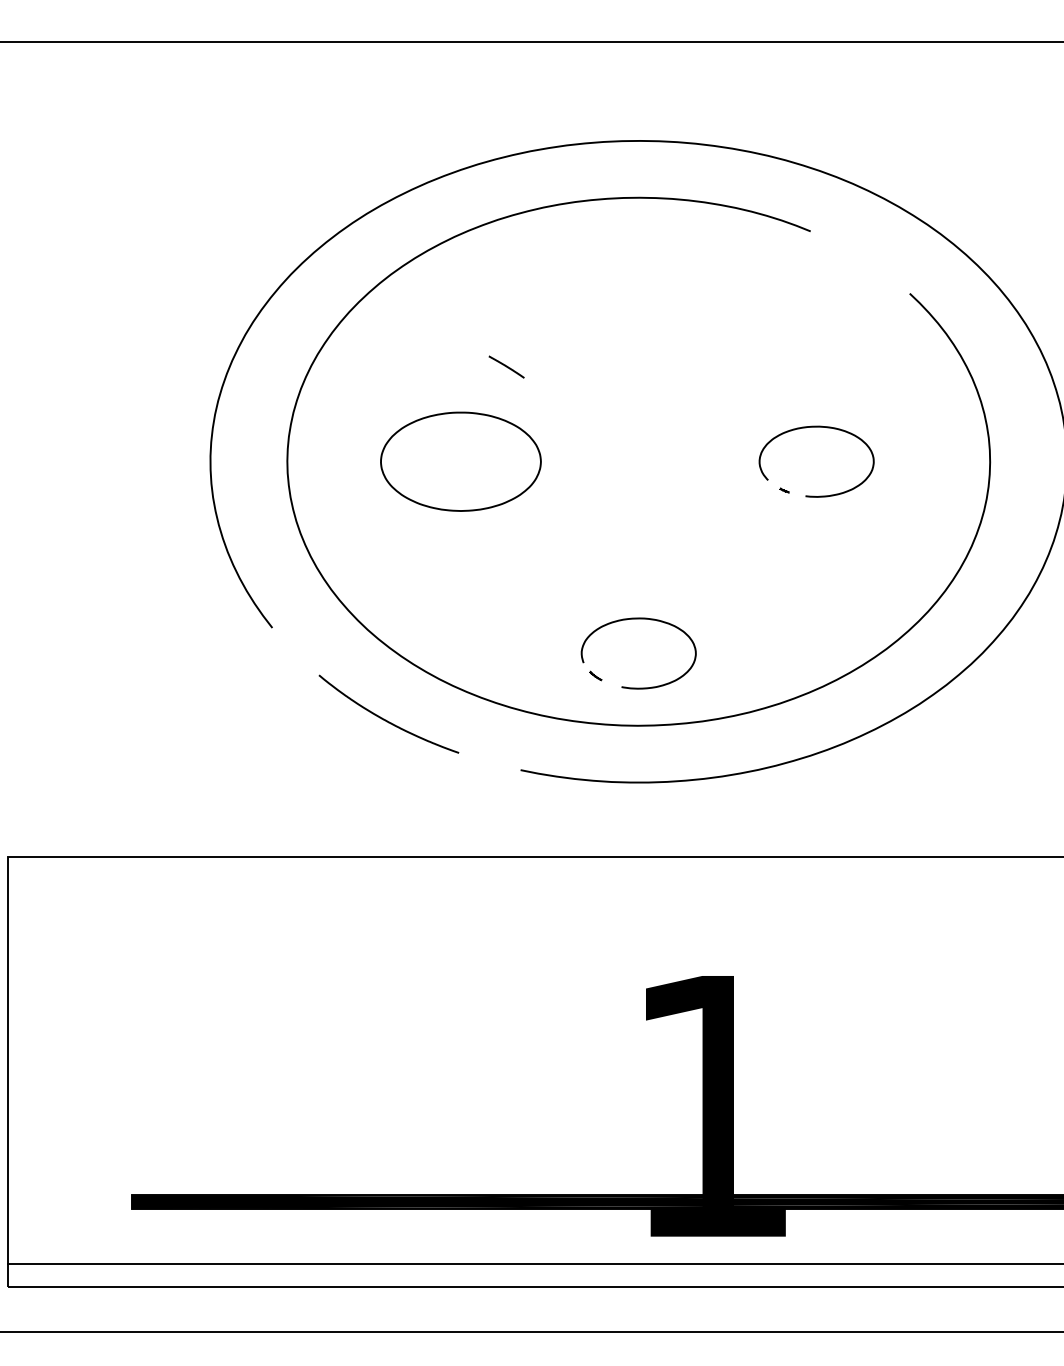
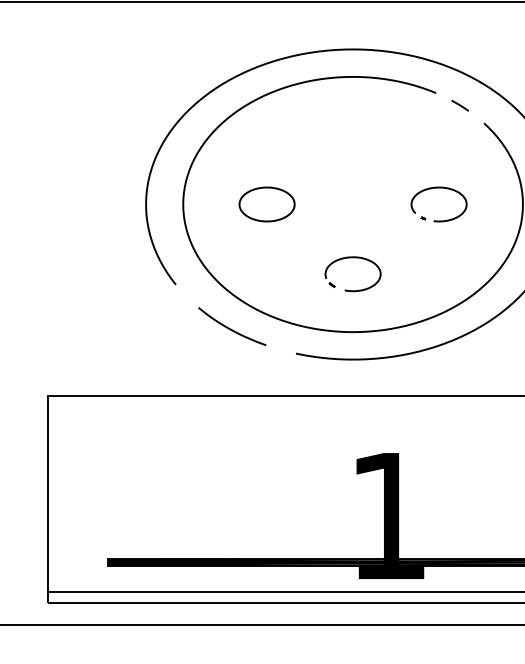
line: (507, 366) -> (460, 105), moved
part: (459, 461) -> (266, 204), size x0.71
part: (627, 685) -> (347, 289), moved

